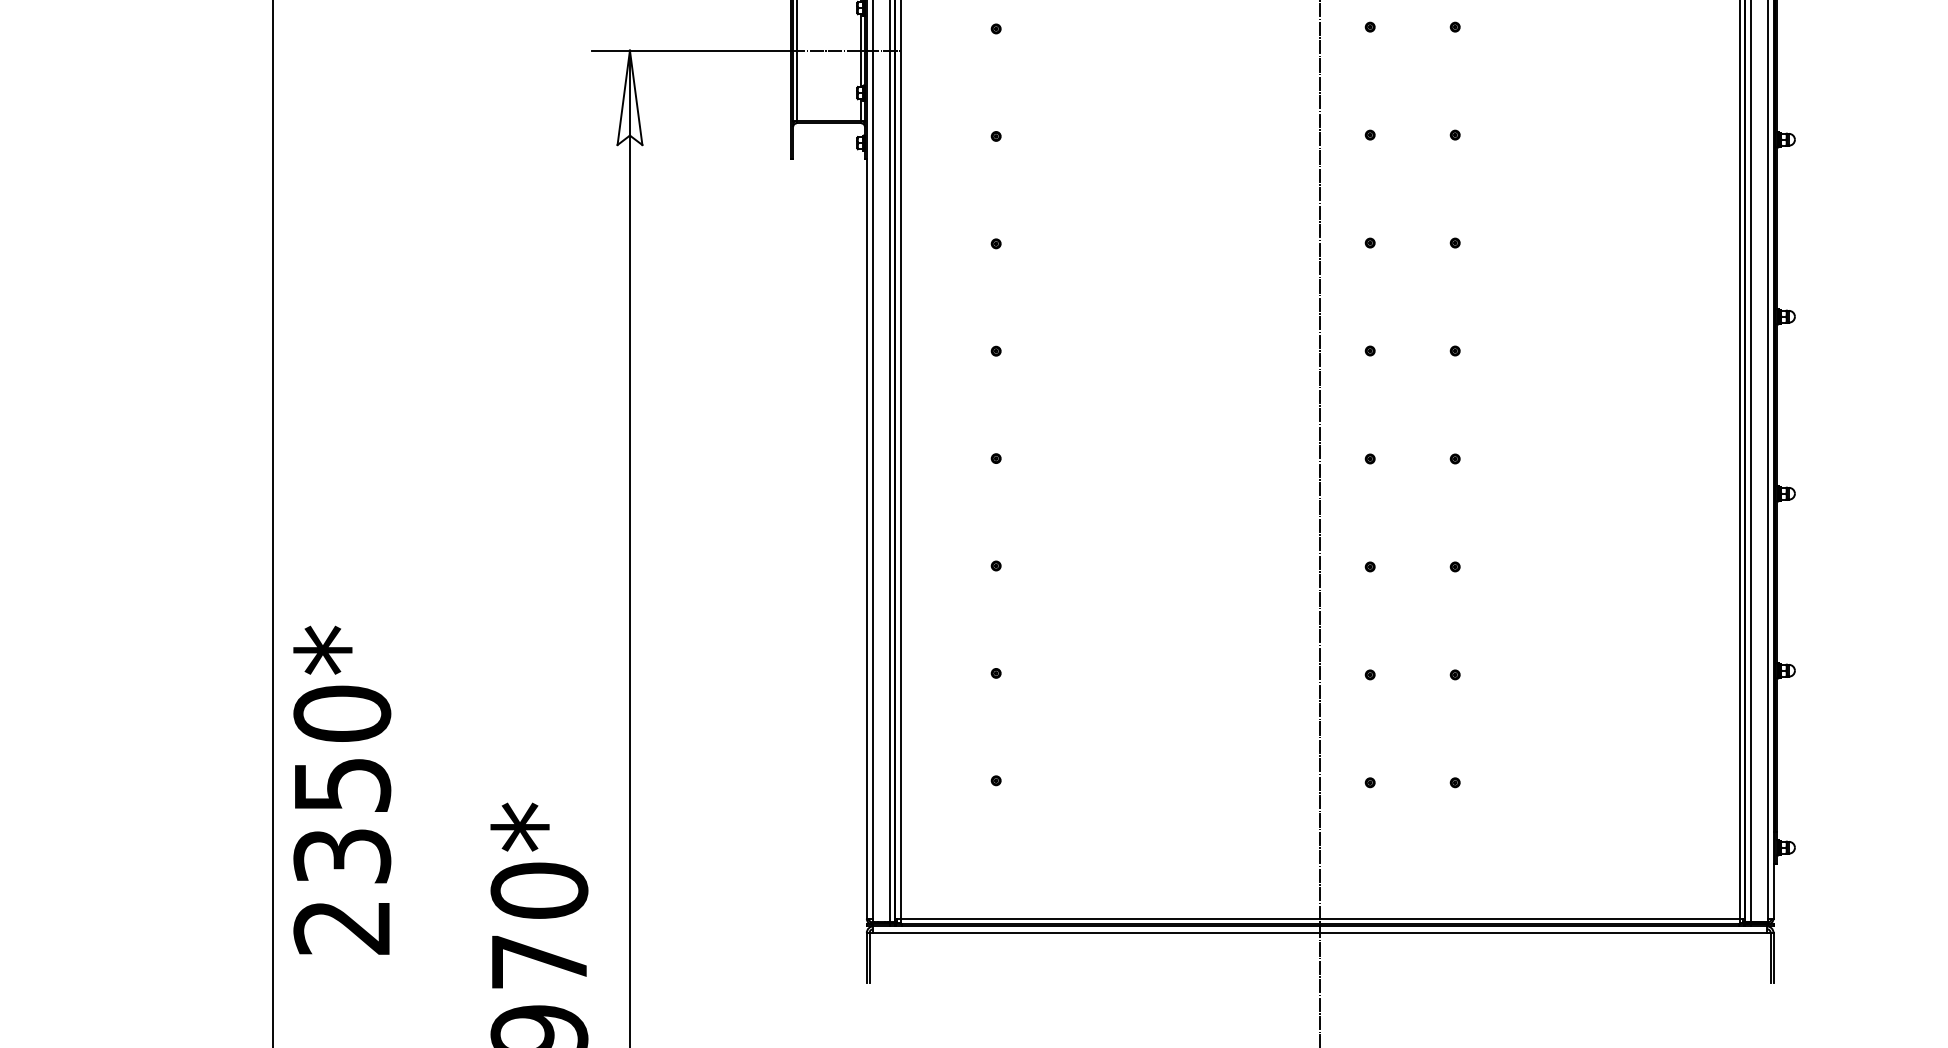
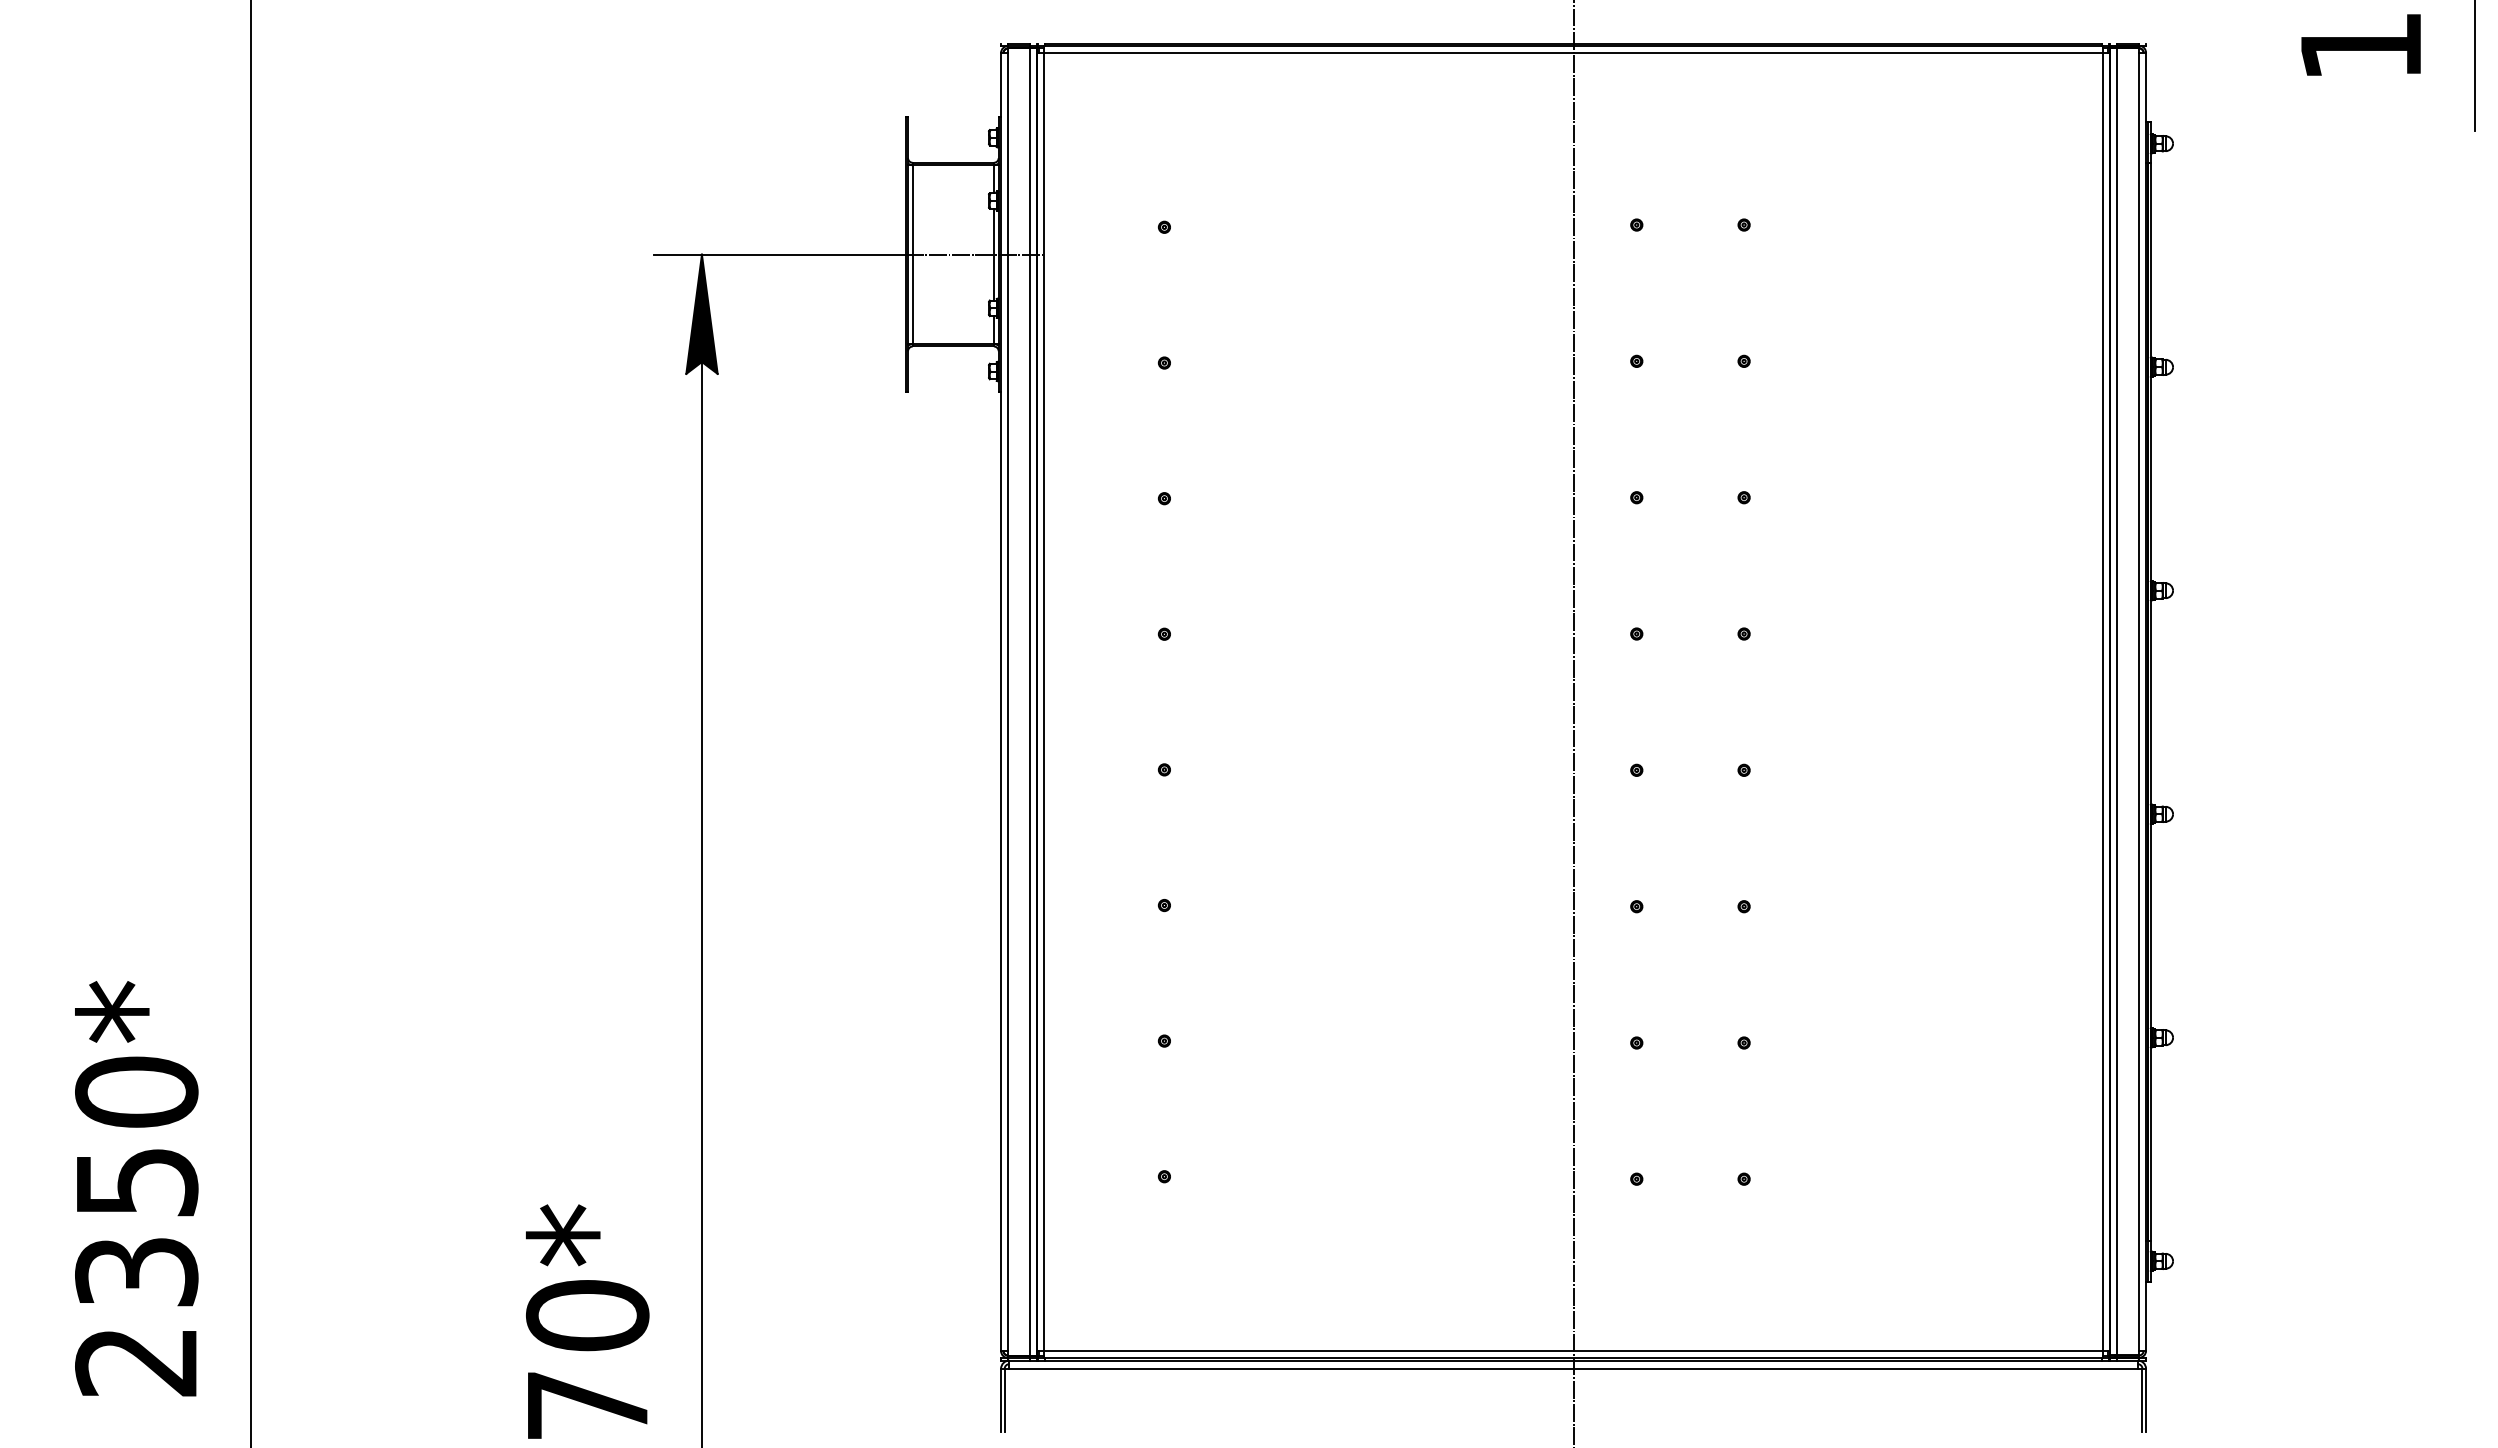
fill: (629, 97) -> (701, 313), added
text: (342, 790) -> (136, 1188), moved

